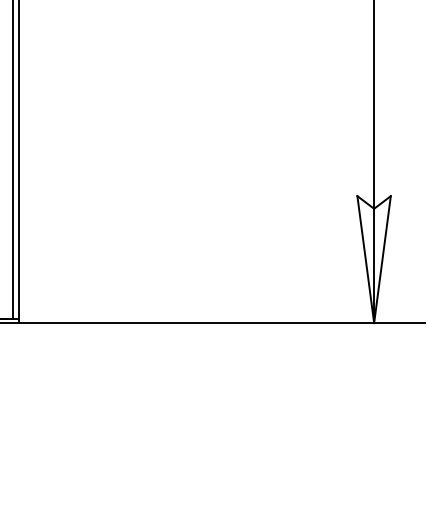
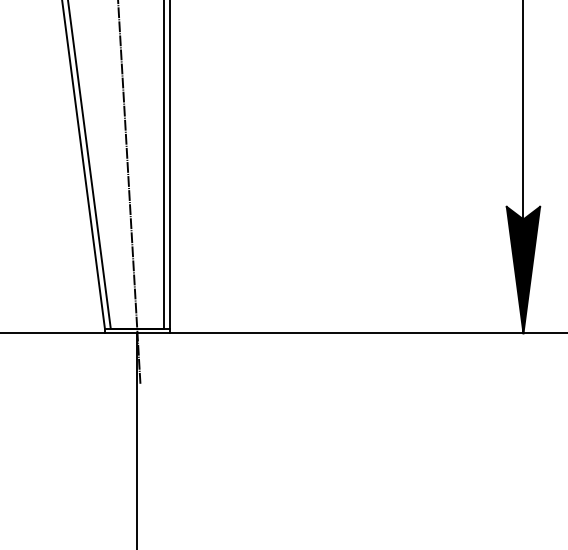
fill: (374, 259) -> (523, 269), added

